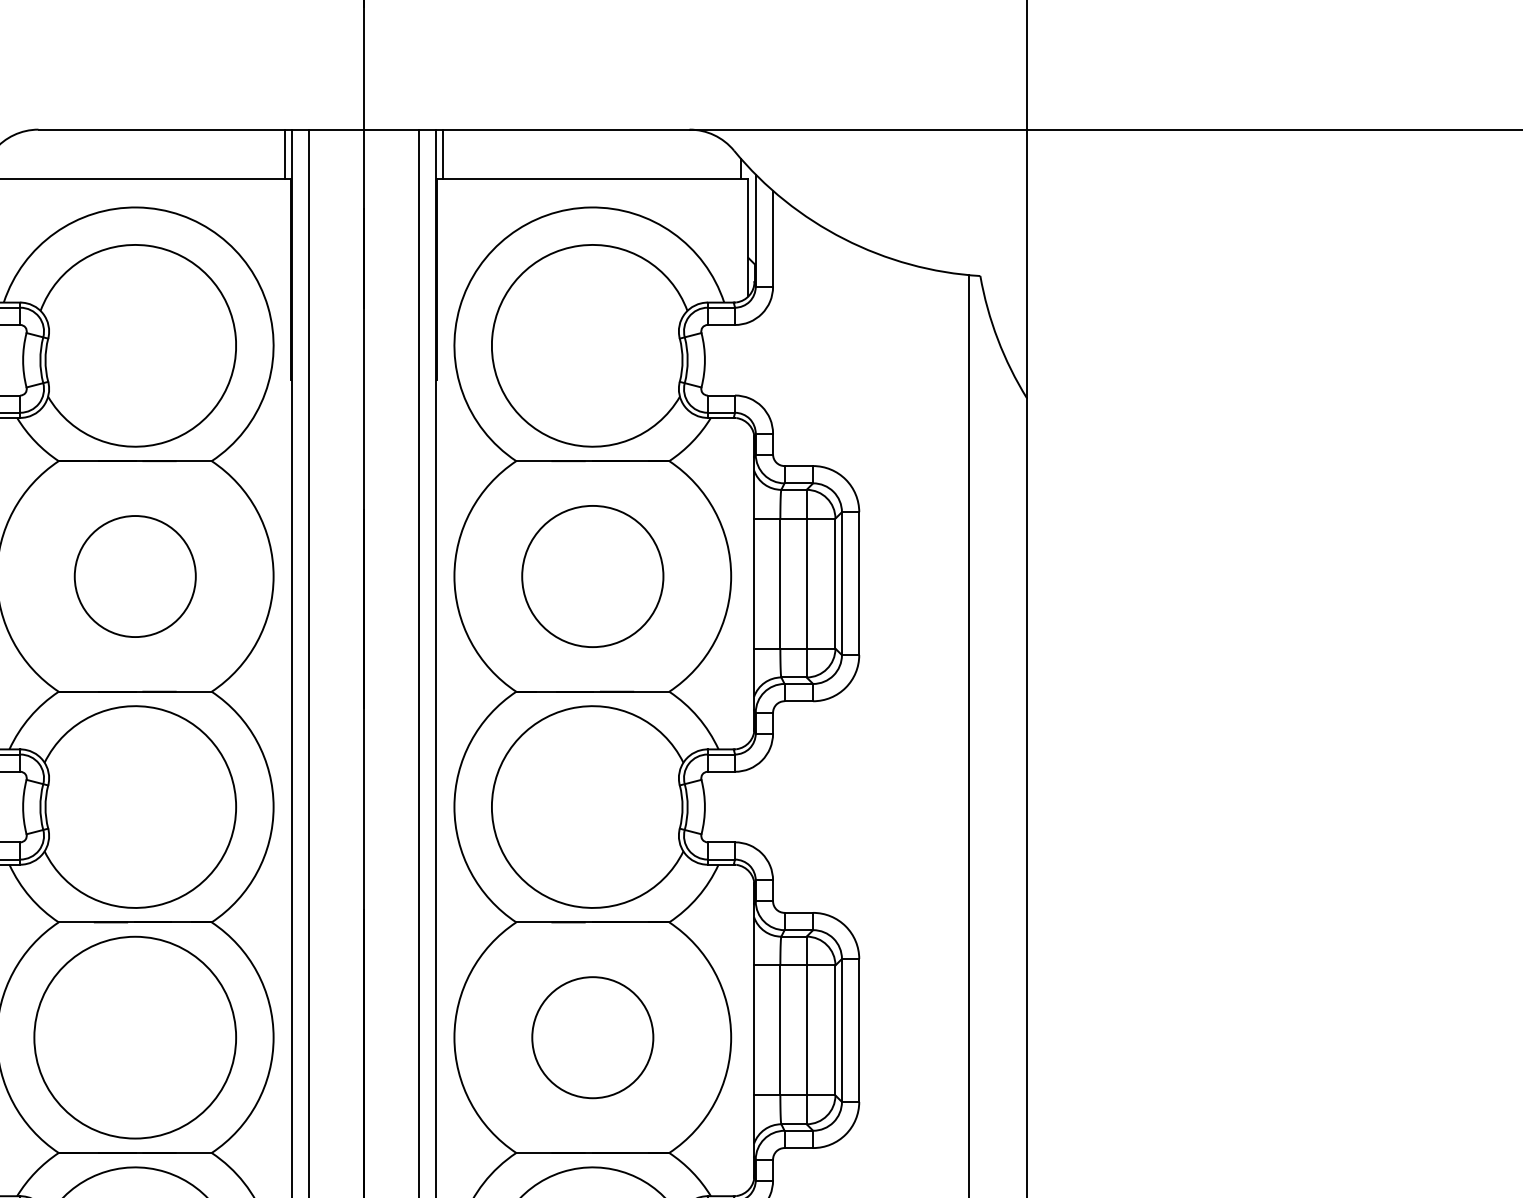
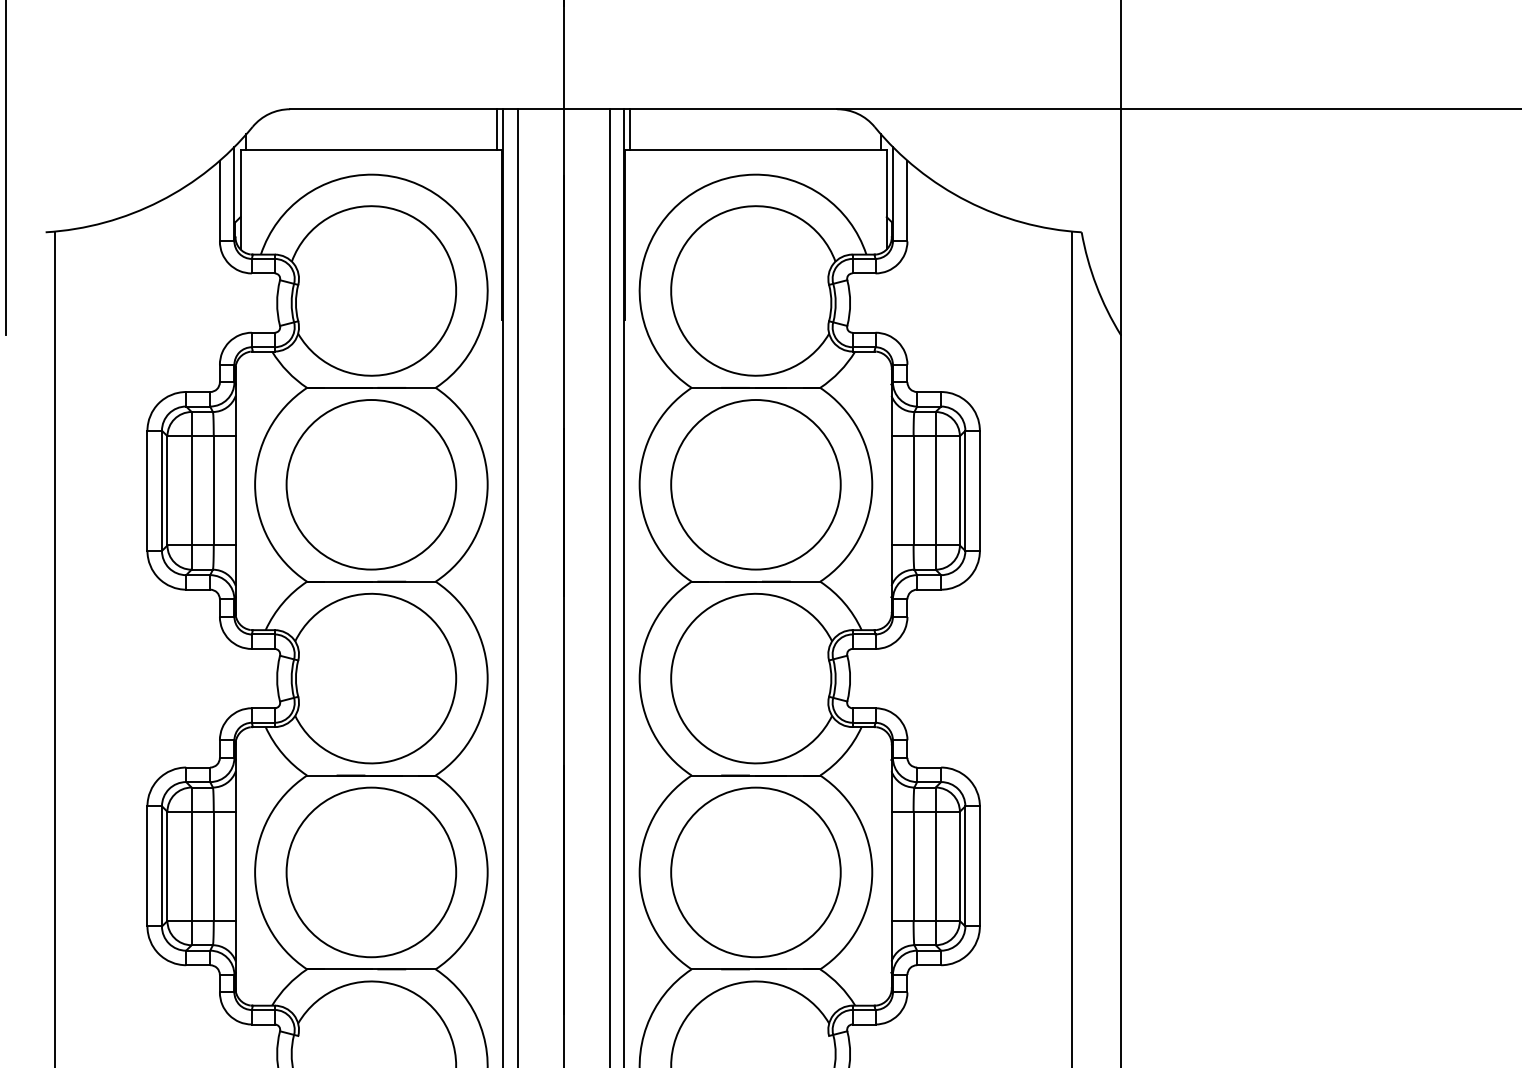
circle: (135, 576) -> (371, 484), size x1.67
circle: (592, 576) -> (755, 484), size x1.43
circle: (592, 1037) -> (755, 872), size x1.67

